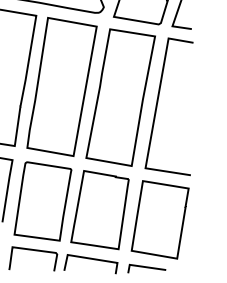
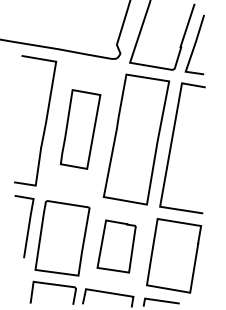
part: (61, 87) -> (80, 129), size x0.6
part: (99, 210) -> (116, 246), size x0.7

